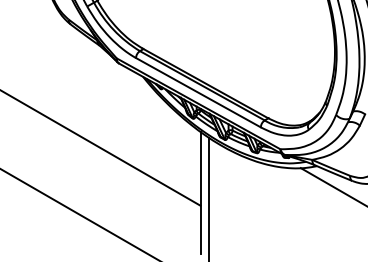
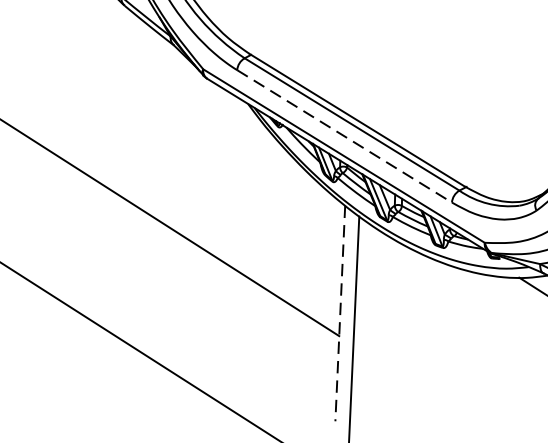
line: (198, 92) -> (344, 135), solid -> dashed
line: (200, 193) -> (340, 314), solid -> dashed

